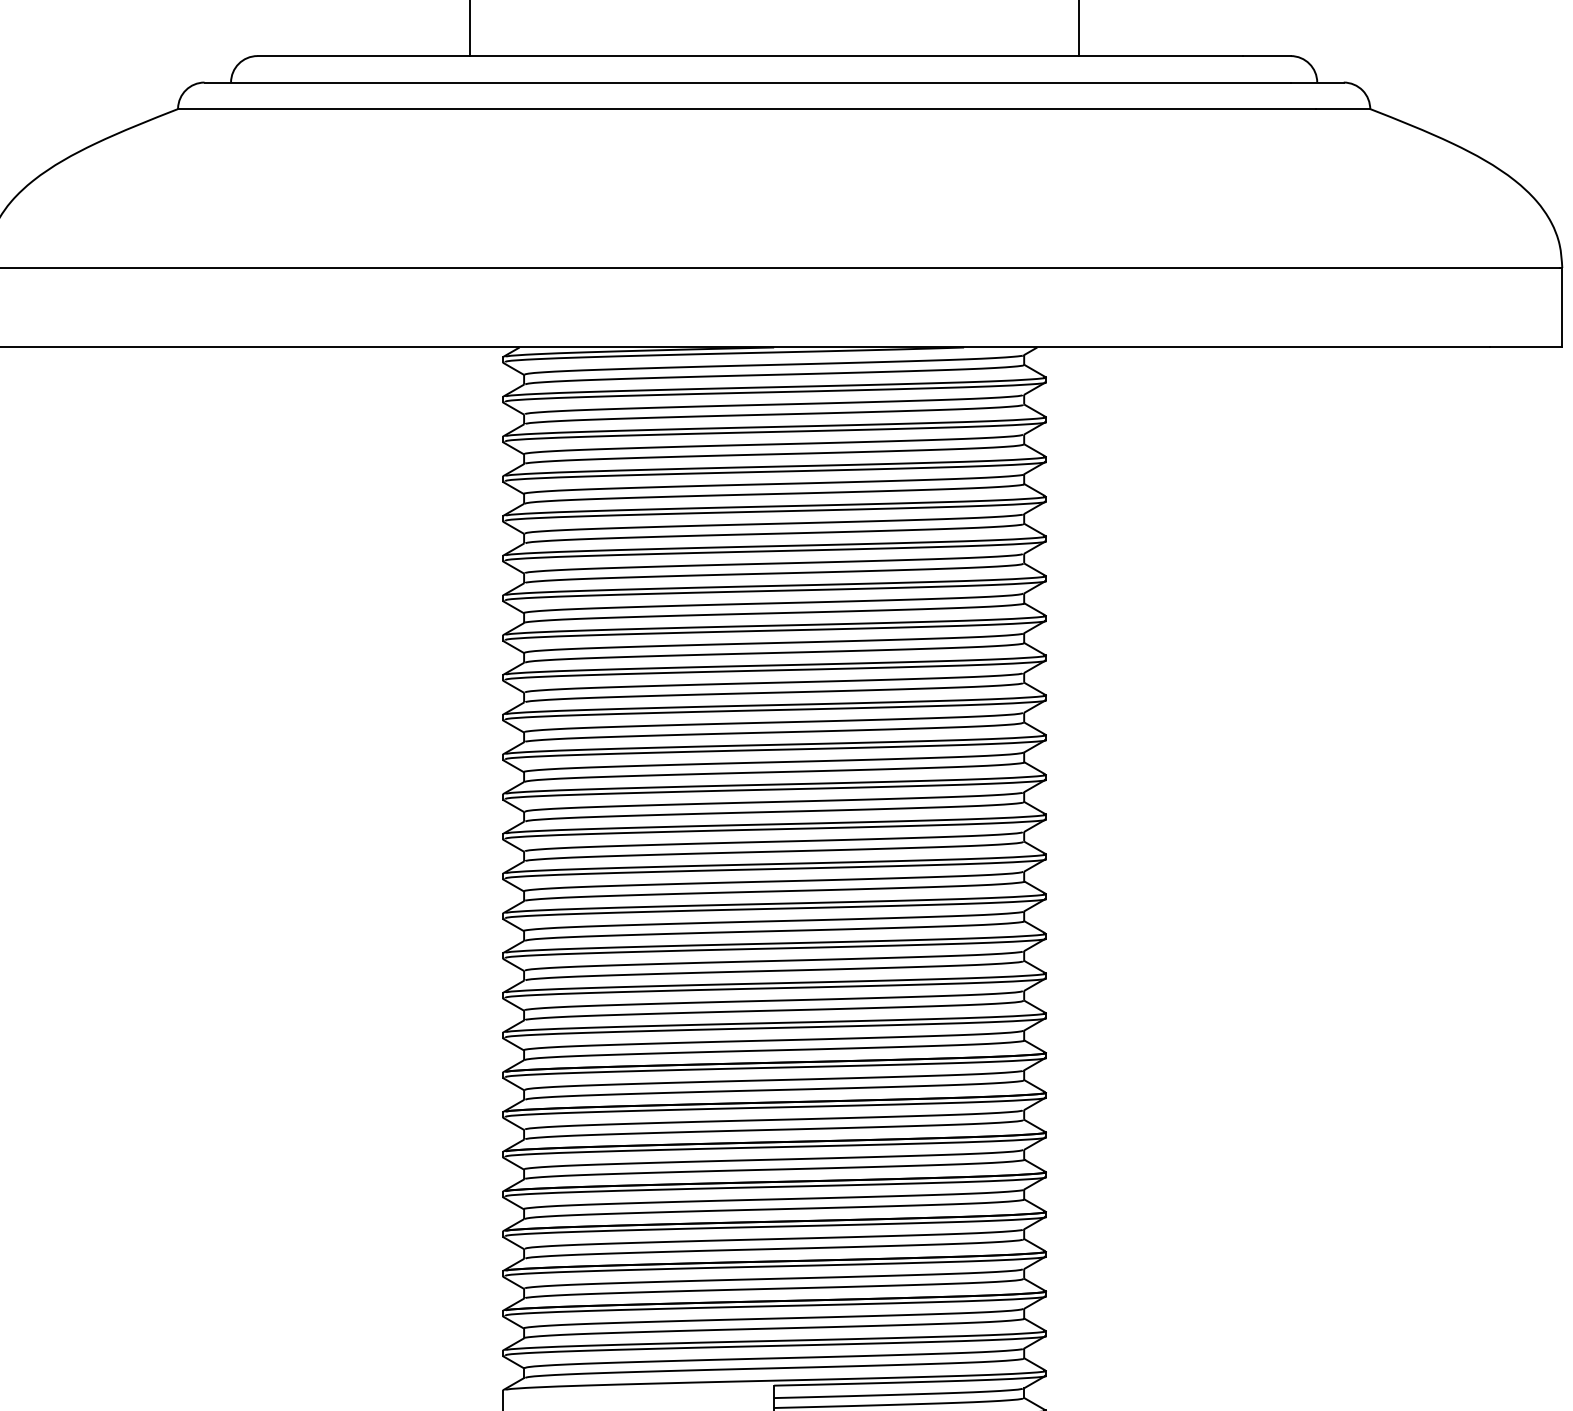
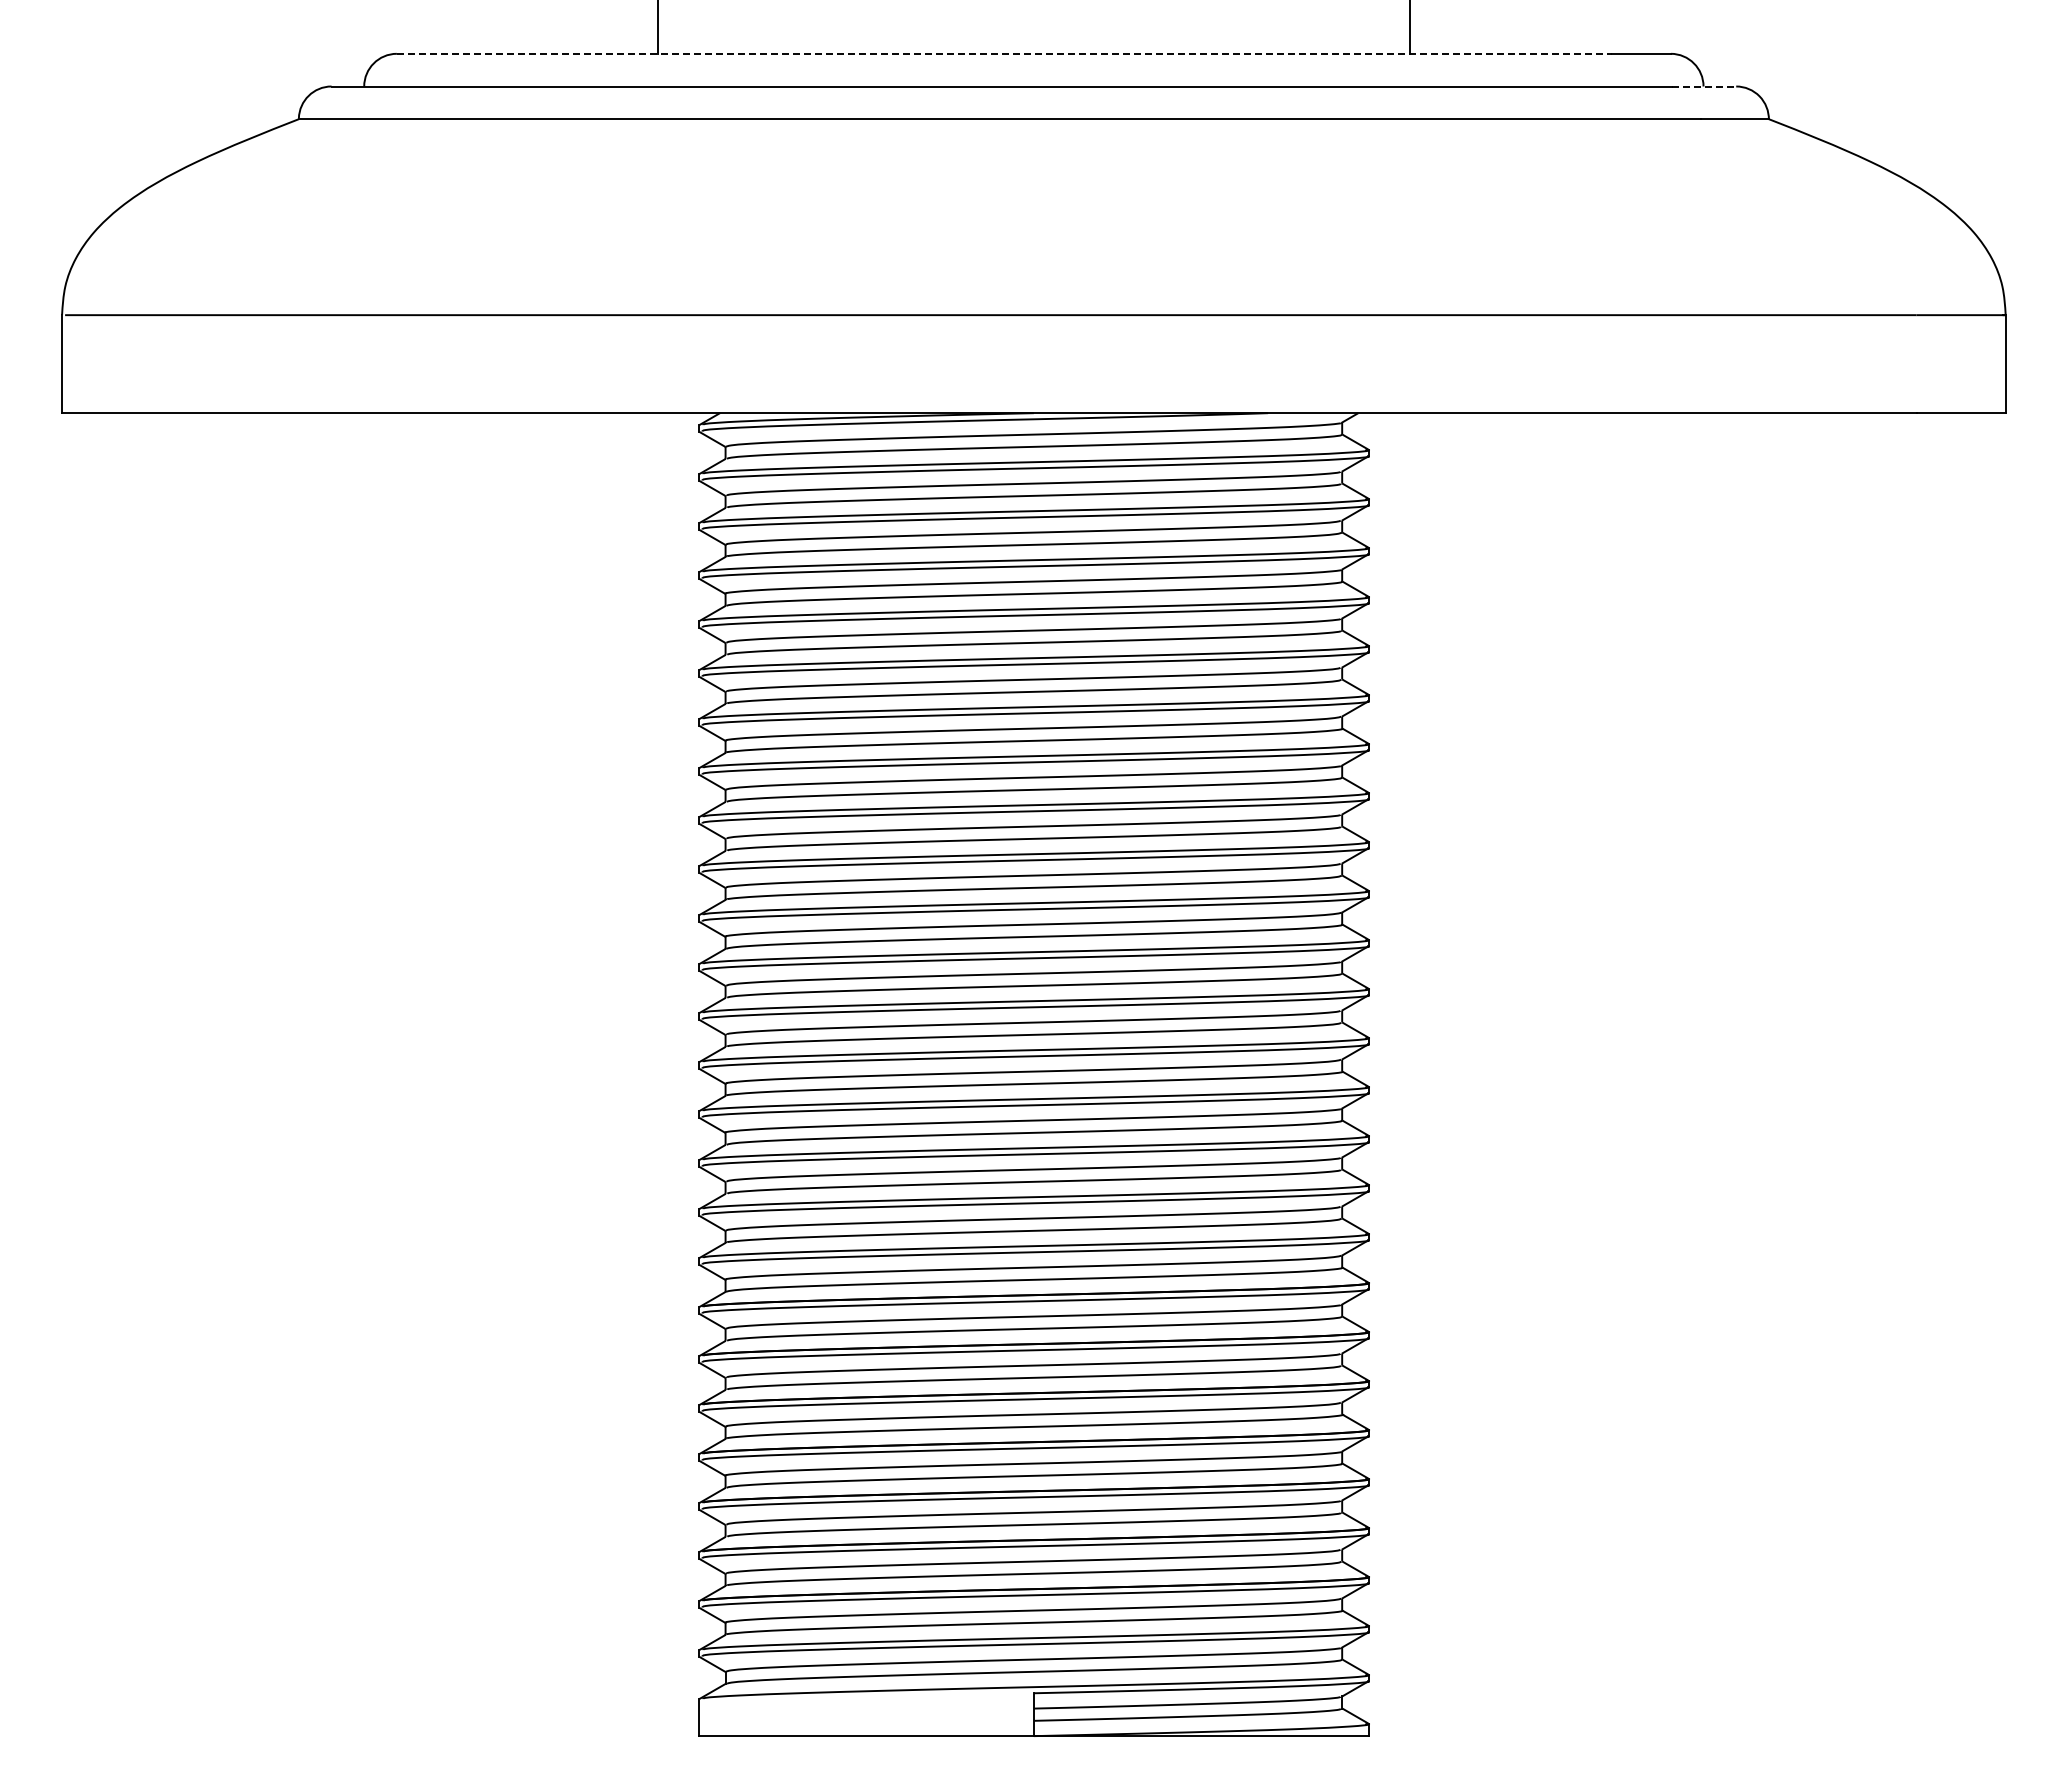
line: (750, 55) -> (1004, 53), solid -> dashed
line: (1318, 82) -> (1704, 86), solid -> dashed

